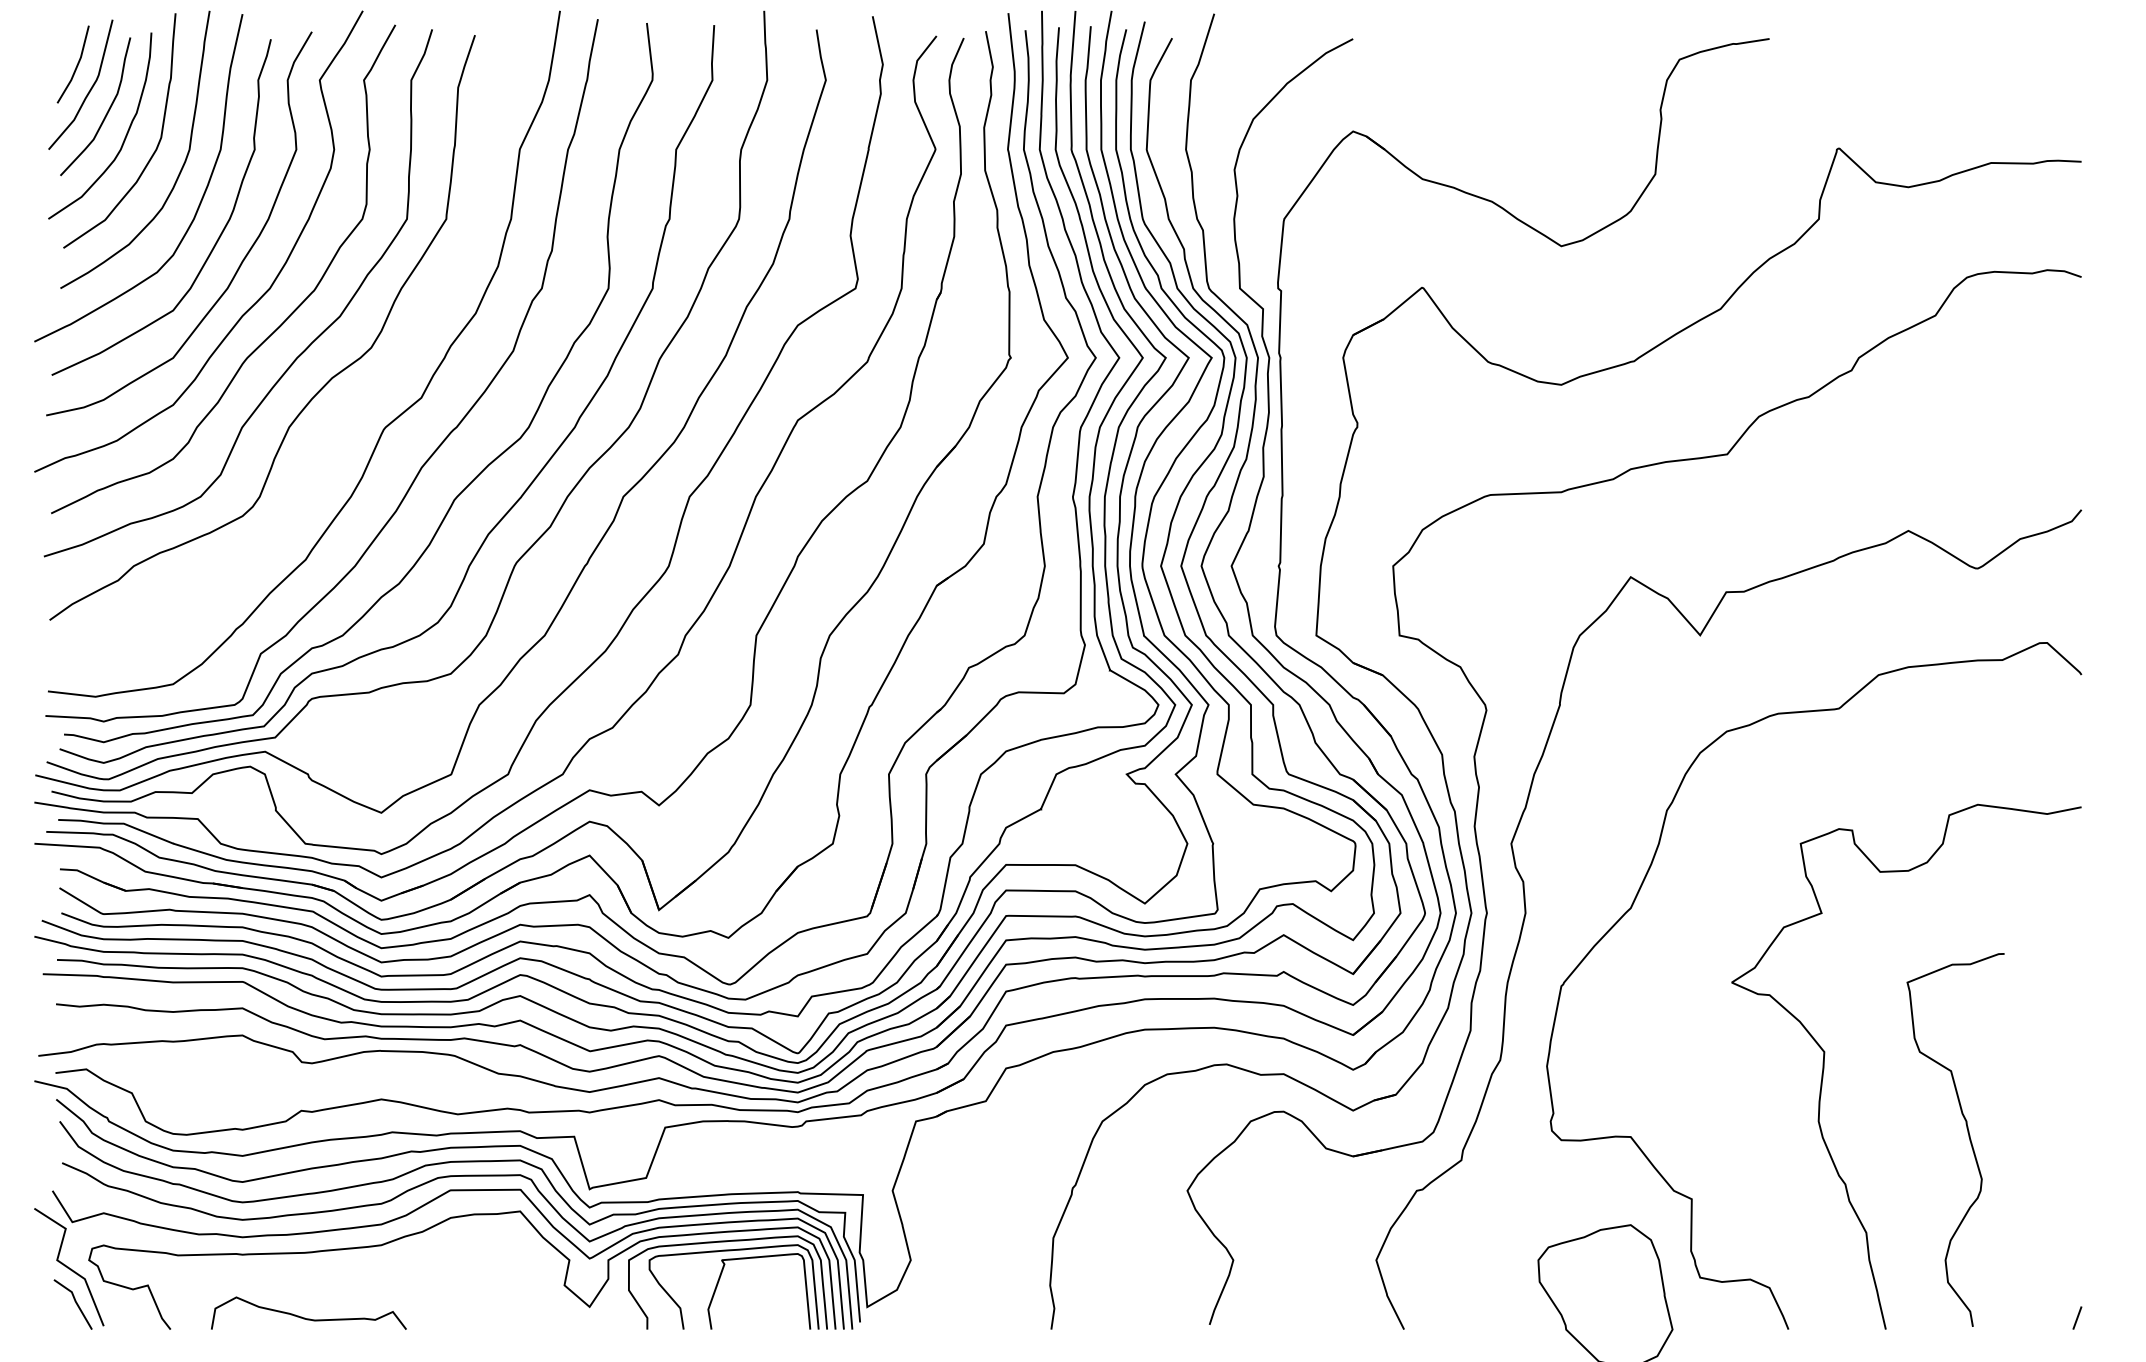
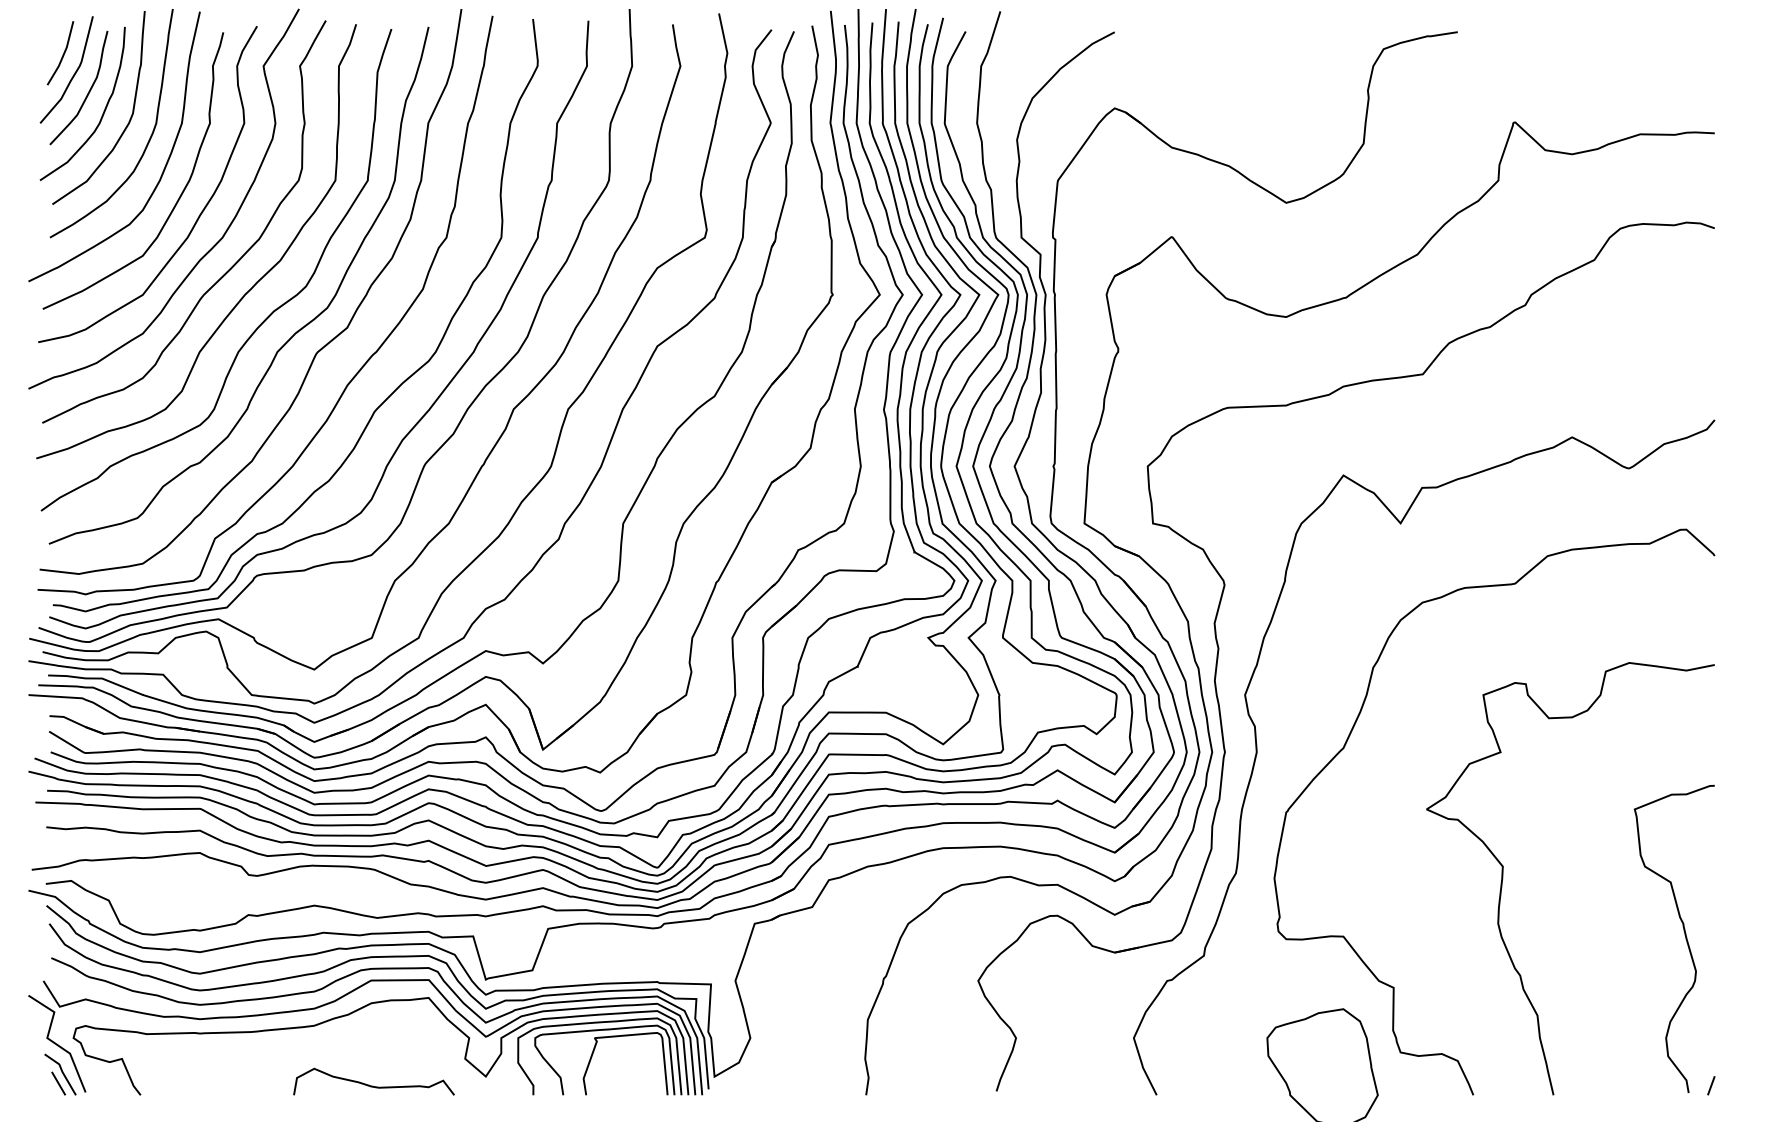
curve: (352, 409) -> (290, 337), added
curve: (1968, 1137) -> (1685, 937), moved
line: (70, 1315) -> (58, 1083), added
curve: (308, 1318) -> (373, 1086), moved

